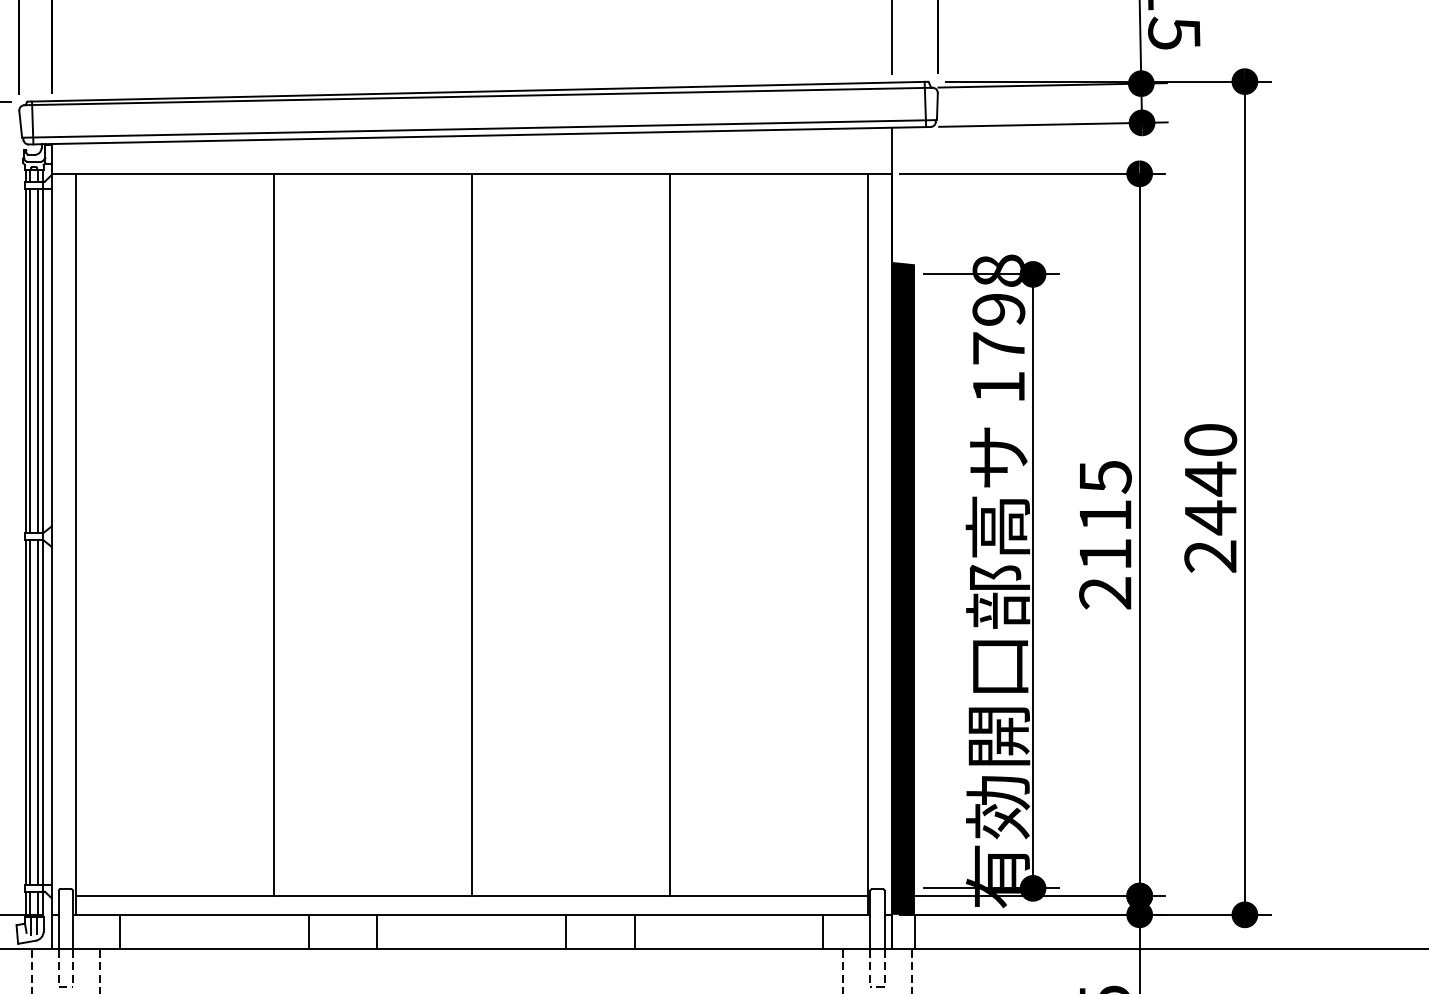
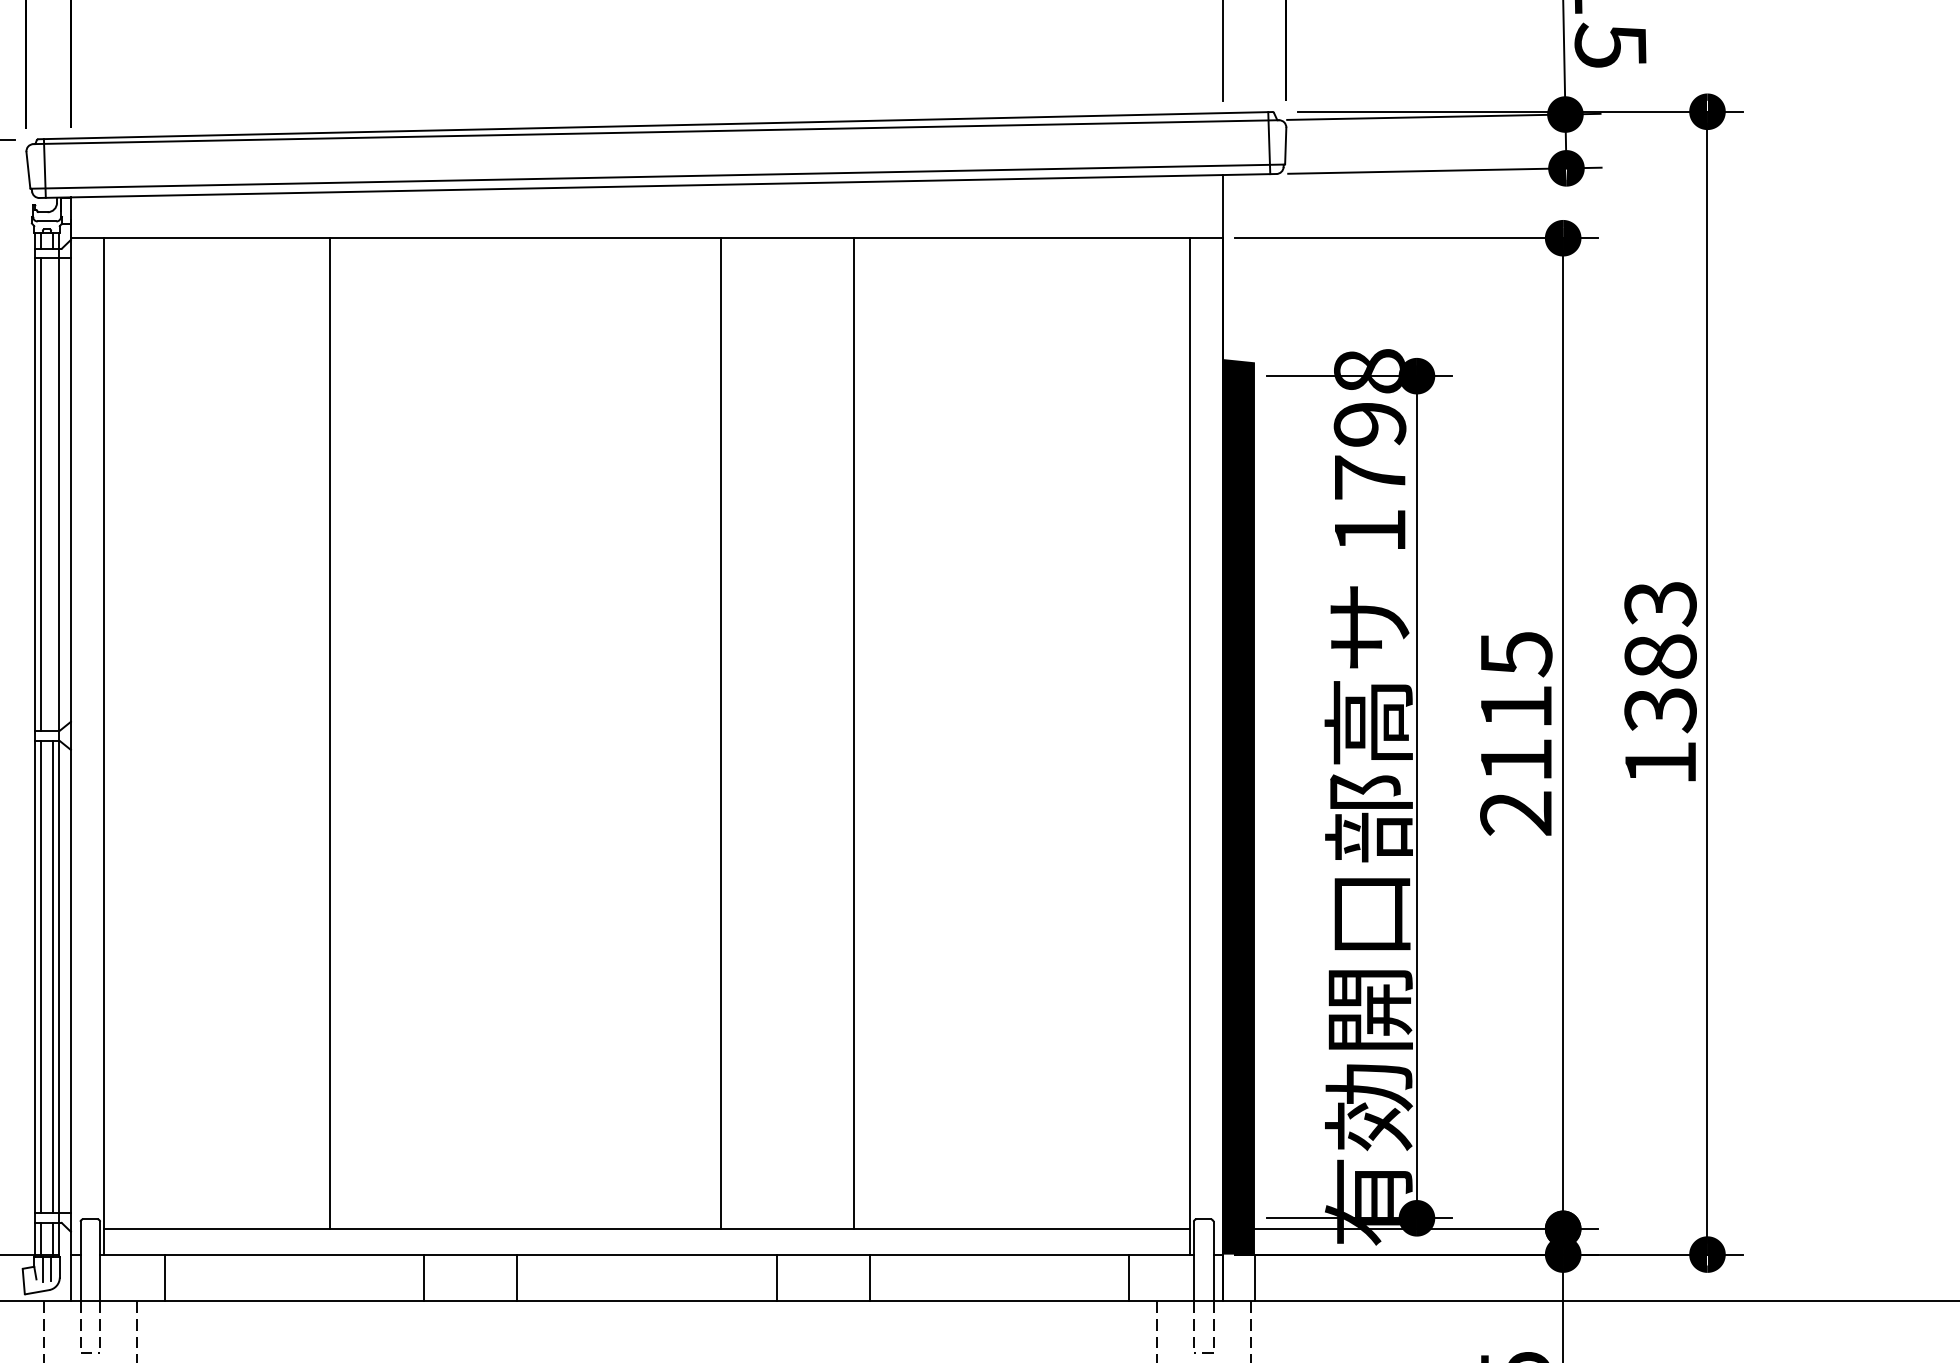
line: (38, 360) -> (52, 494), removed
text: (1210, 498) -> (1660, 683), 2440 -> 1383
line: (273, 534) -> (329, 732), moved
line: (471, 534) -> (720, 732), moved
line: (669, 534) -> (853, 732), moved

